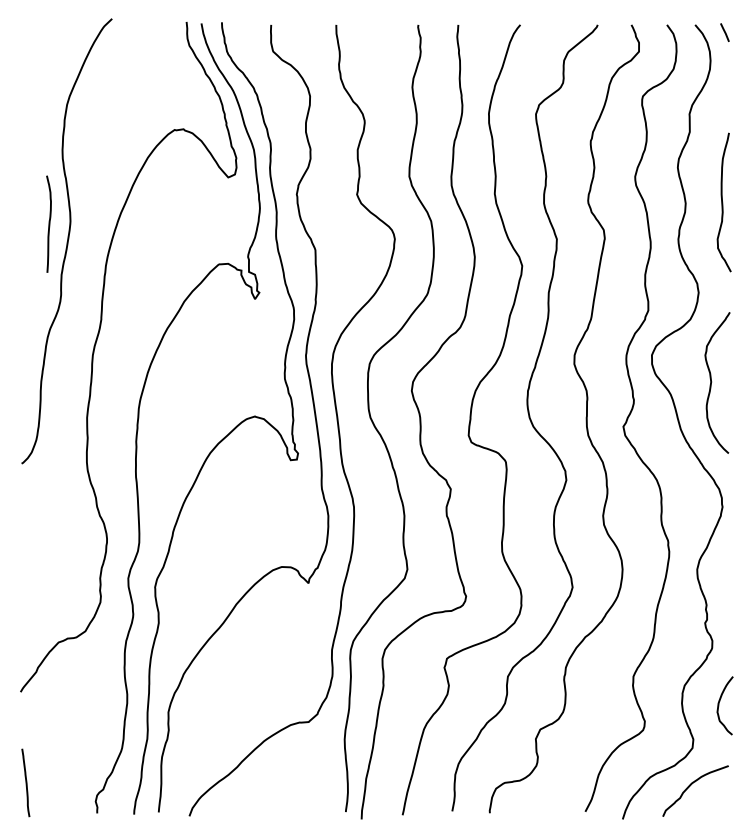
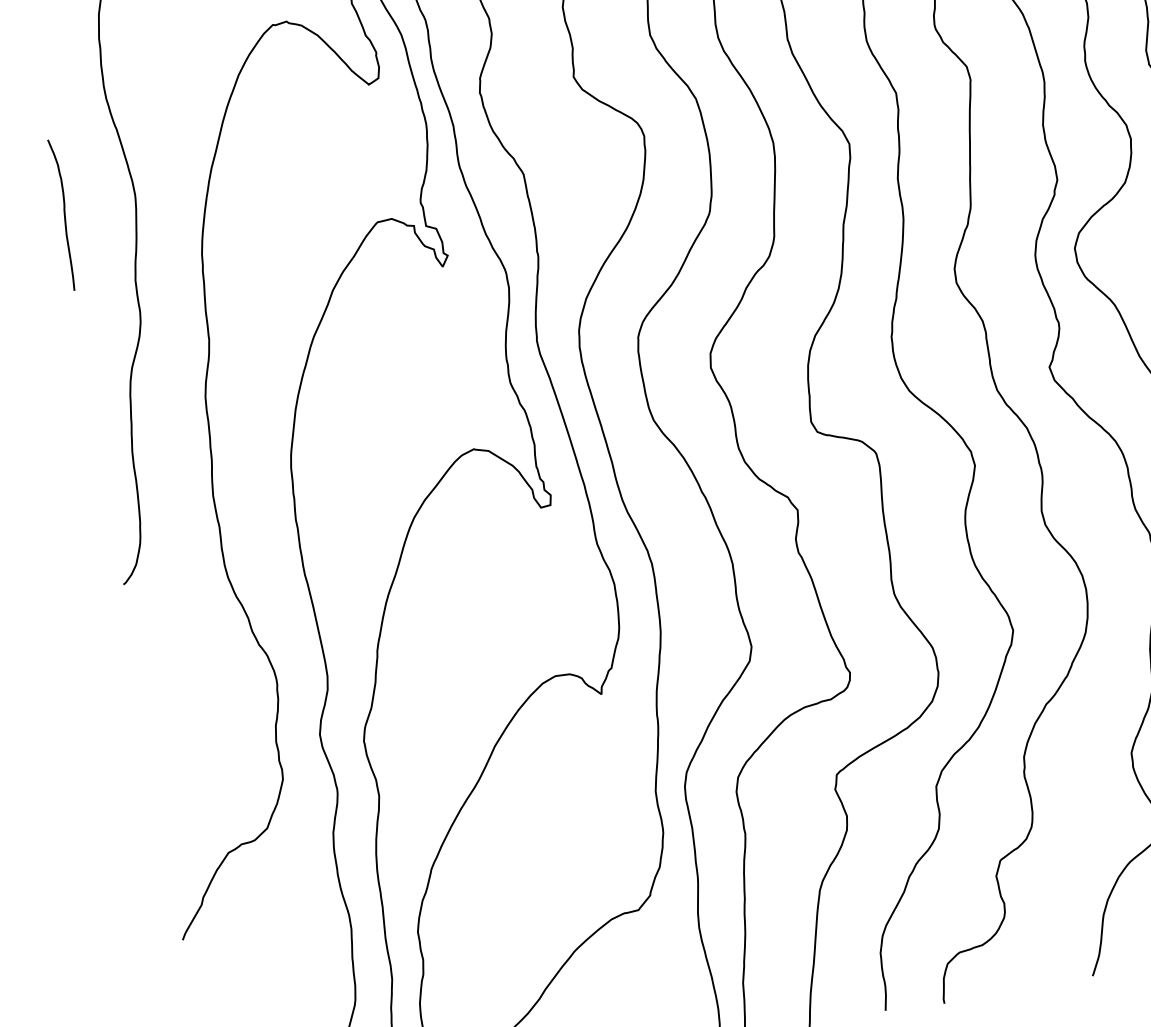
curve: (48, 223) -> (63, 213), moved

